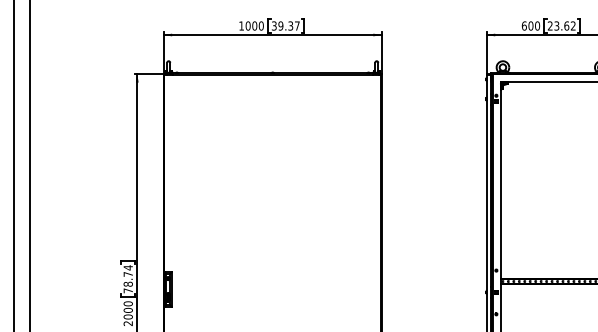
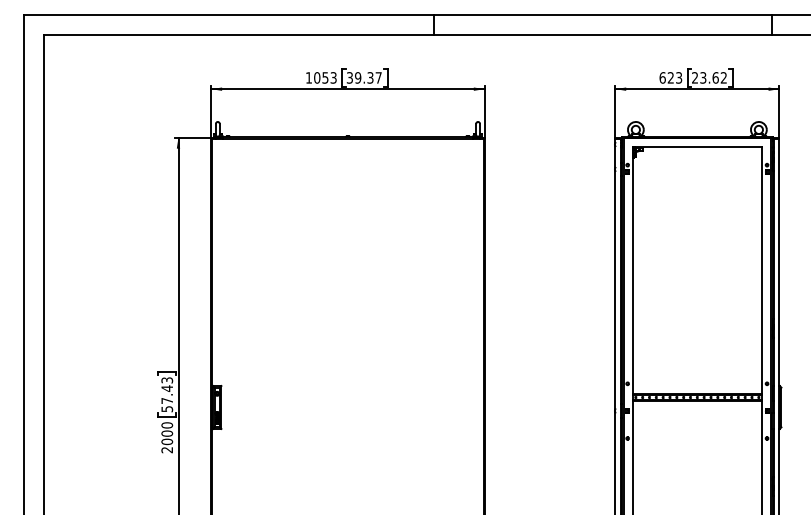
text: (258, 25) -> (329, 77), 1000 -> 1053
text: (533, 25) -> (674, 77), 600 -> 623
text: (128, 279) -> (167, 394), 78.74 -> 57.43

